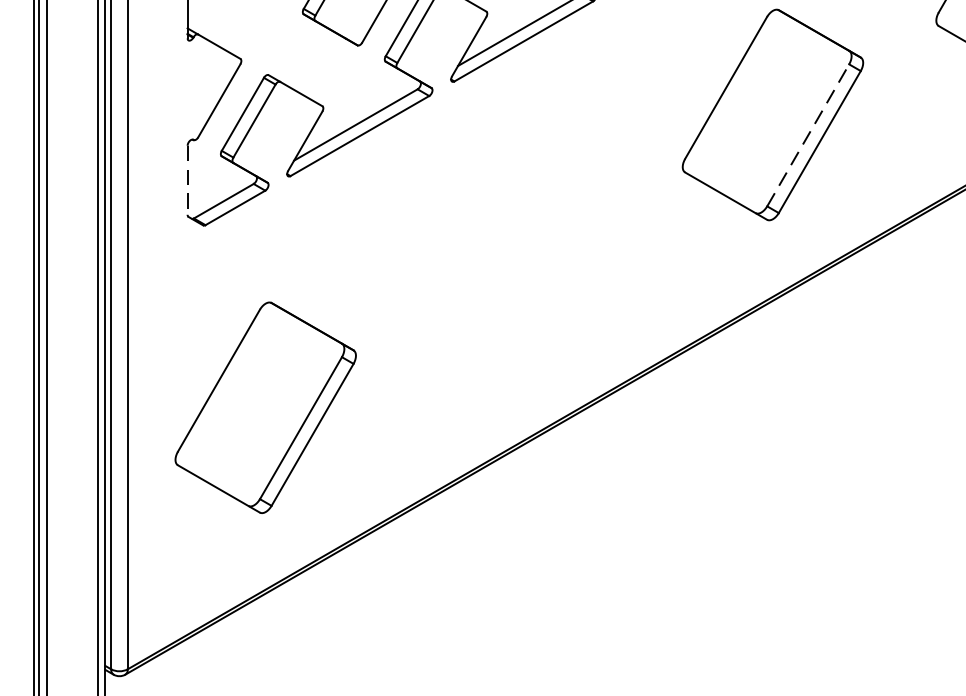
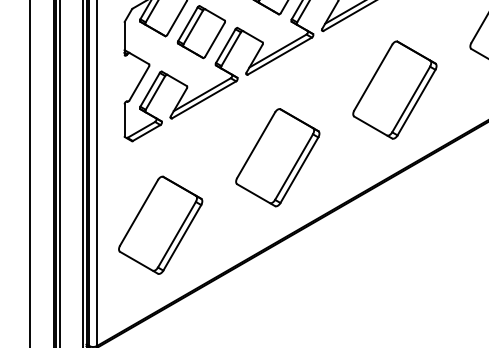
line: (808, 135) -> (411, 99), dashed -> solid
line: (187, 180) -> (124, 120), dashed -> solid
part: (518, 260) -> (277, 157), added

